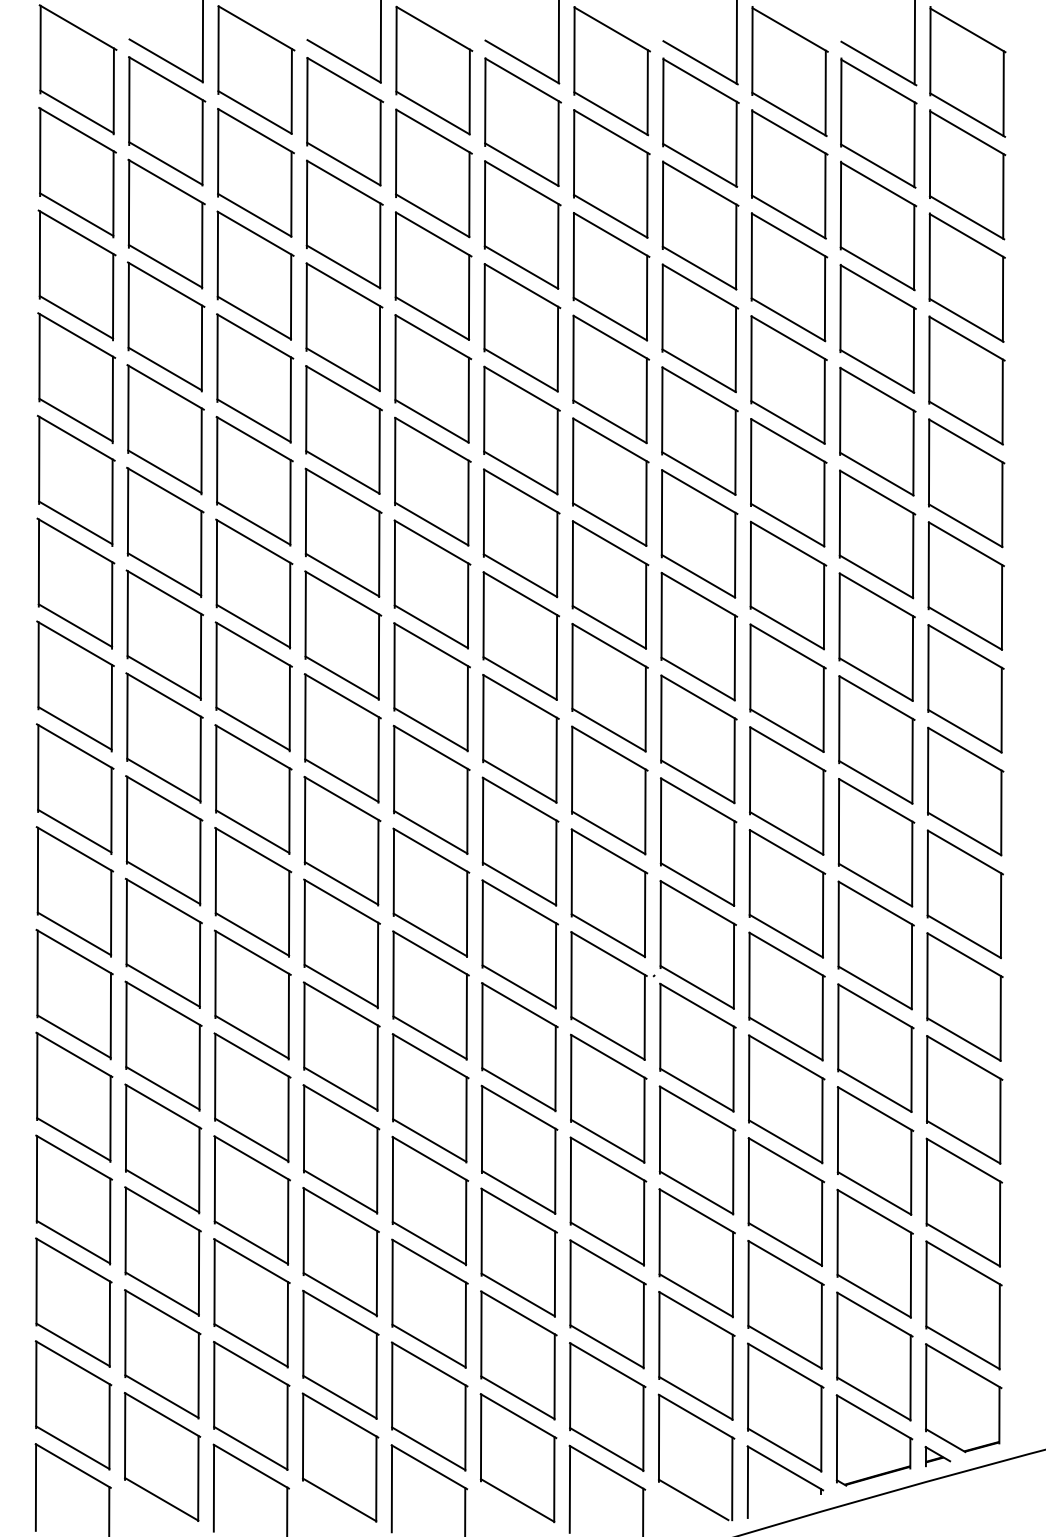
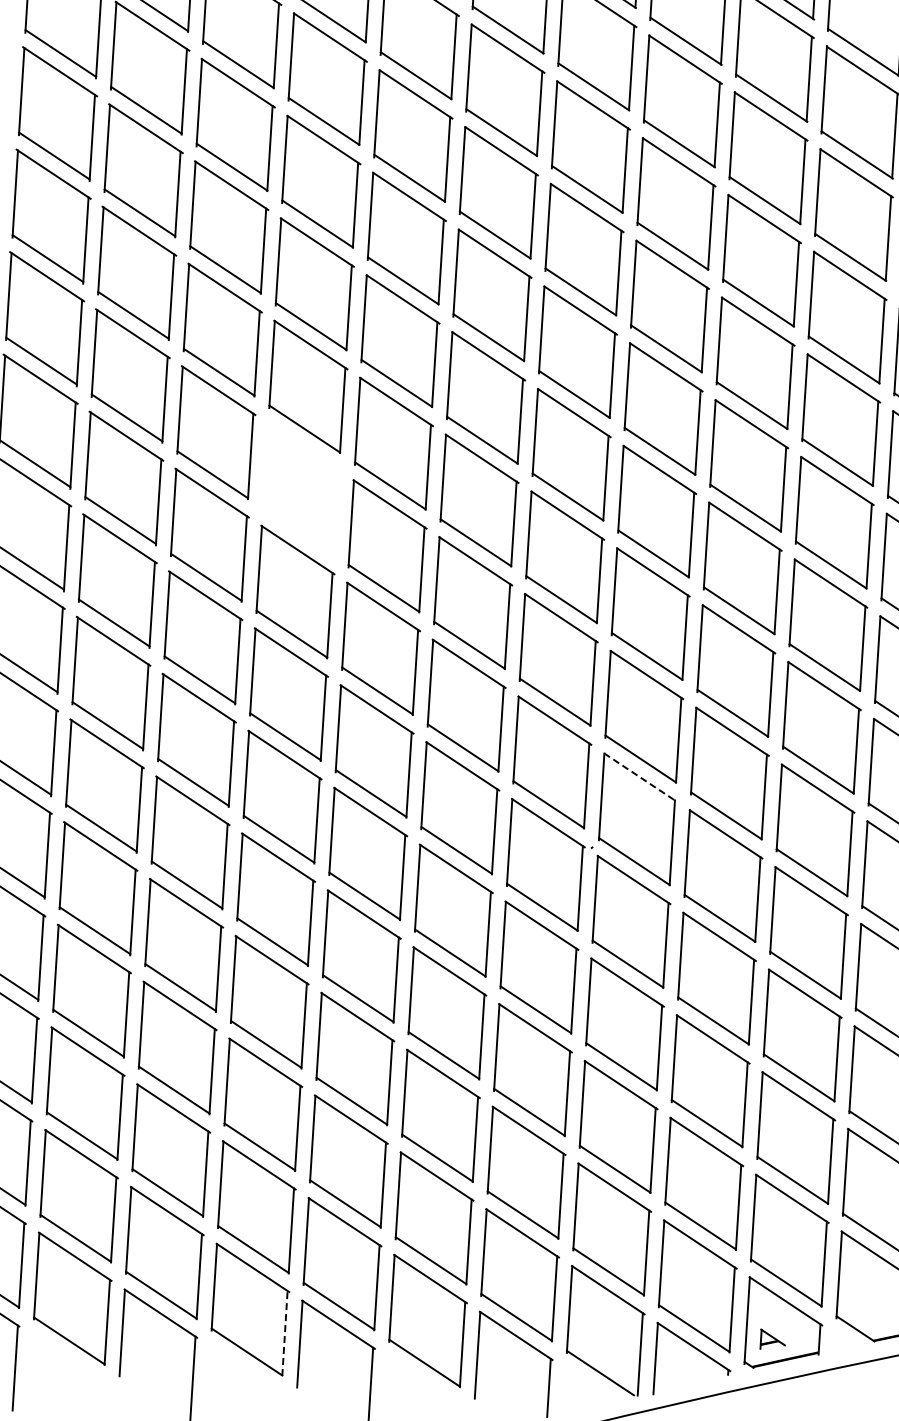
part: (343, 635) -> (302, 489), removed
line: (698, 903) -> (640, 778), solid -> dashed
part: (937, 1456) -> (772, 1339), moved
line: (376, 1479) -> (285, 1333), solid -> dashed

